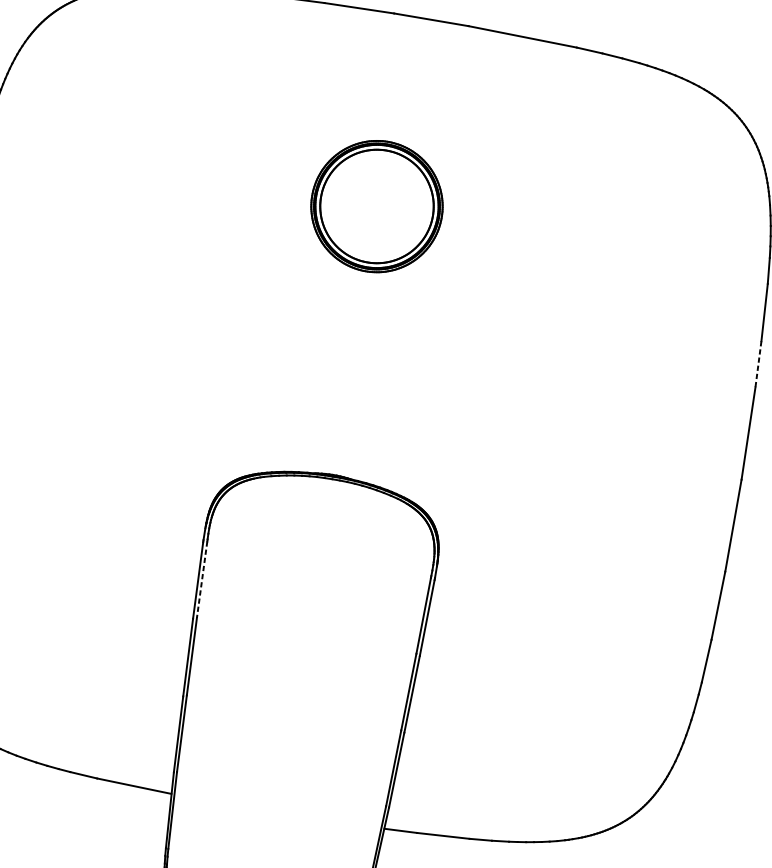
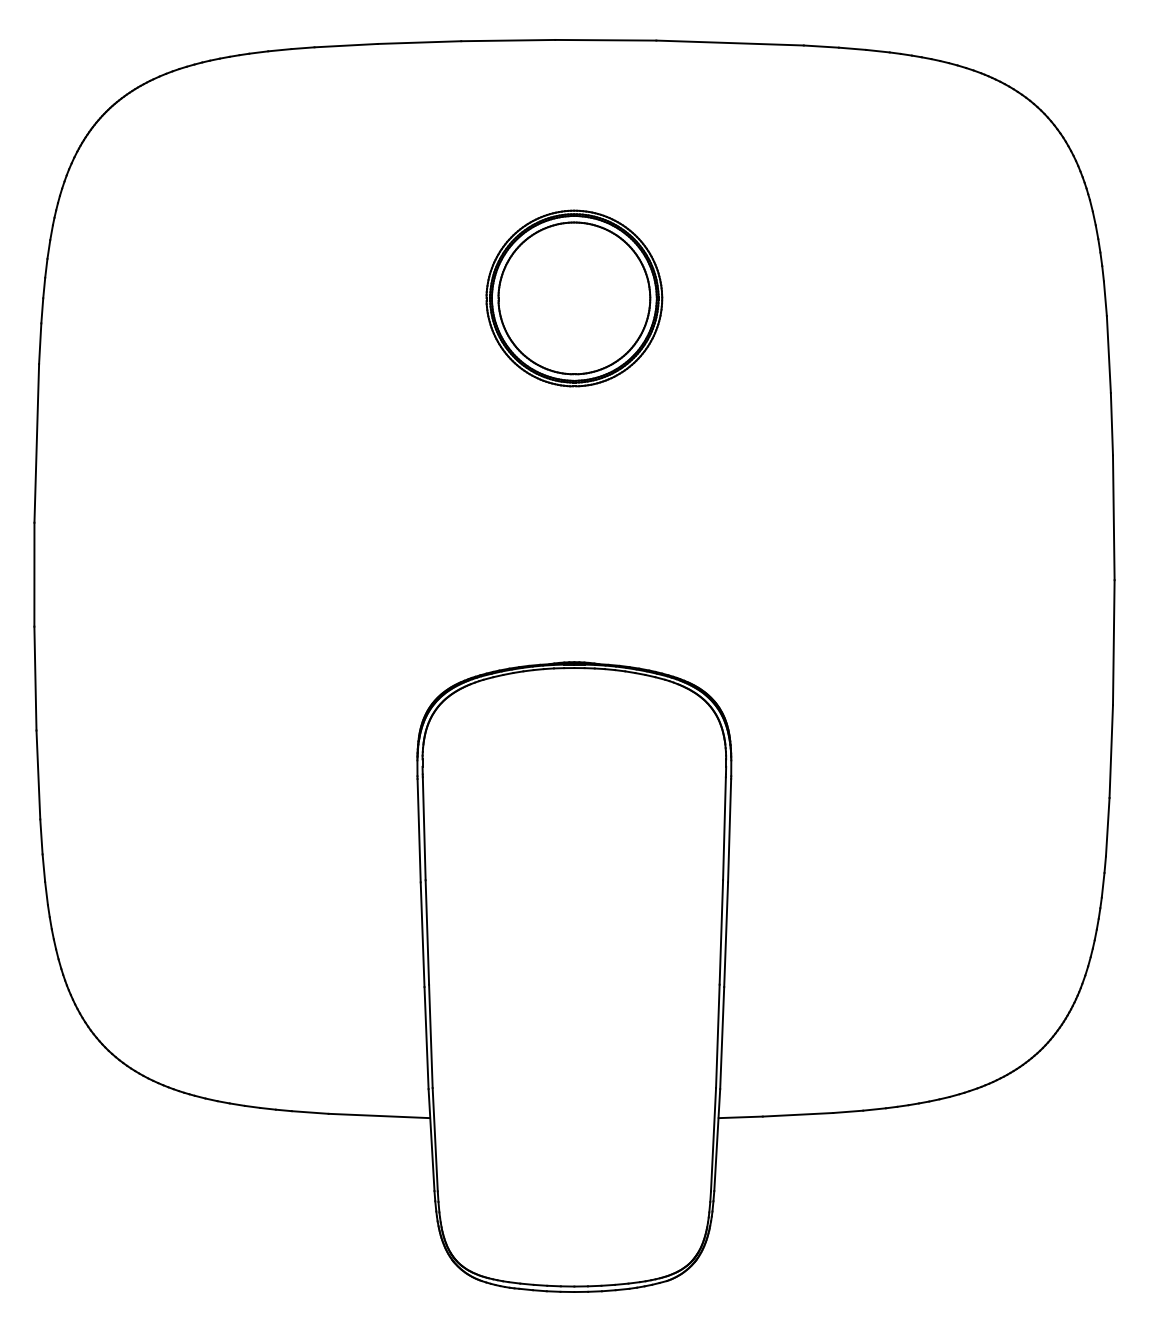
line: (758, 364) -> (1111, 424), dashed -> solid
line: (202, 579) -> (424, 828), dashed -> solid

